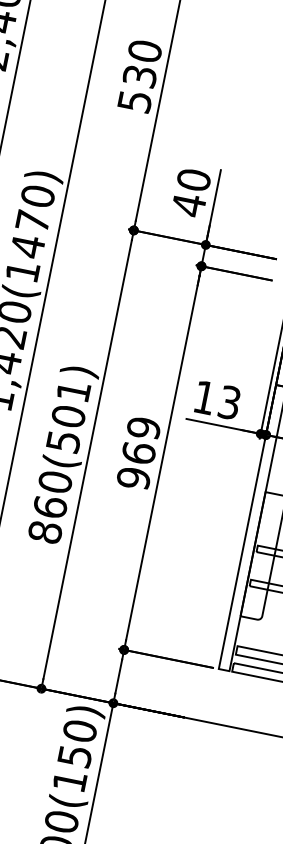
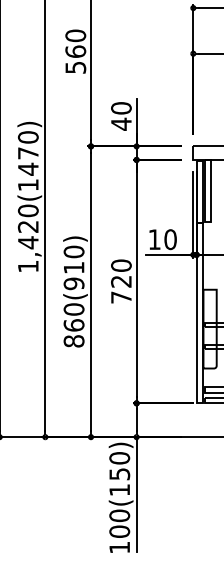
text: (139, 75) -> (75, 51), 530 -> 560
text: (229, 402) -> (170, 239), 13 -> 10
text: (67, 415) -> (73, 267), 860(501) -> 860(910)
text: (139, 453) -> (121, 281), 969 -> 720

